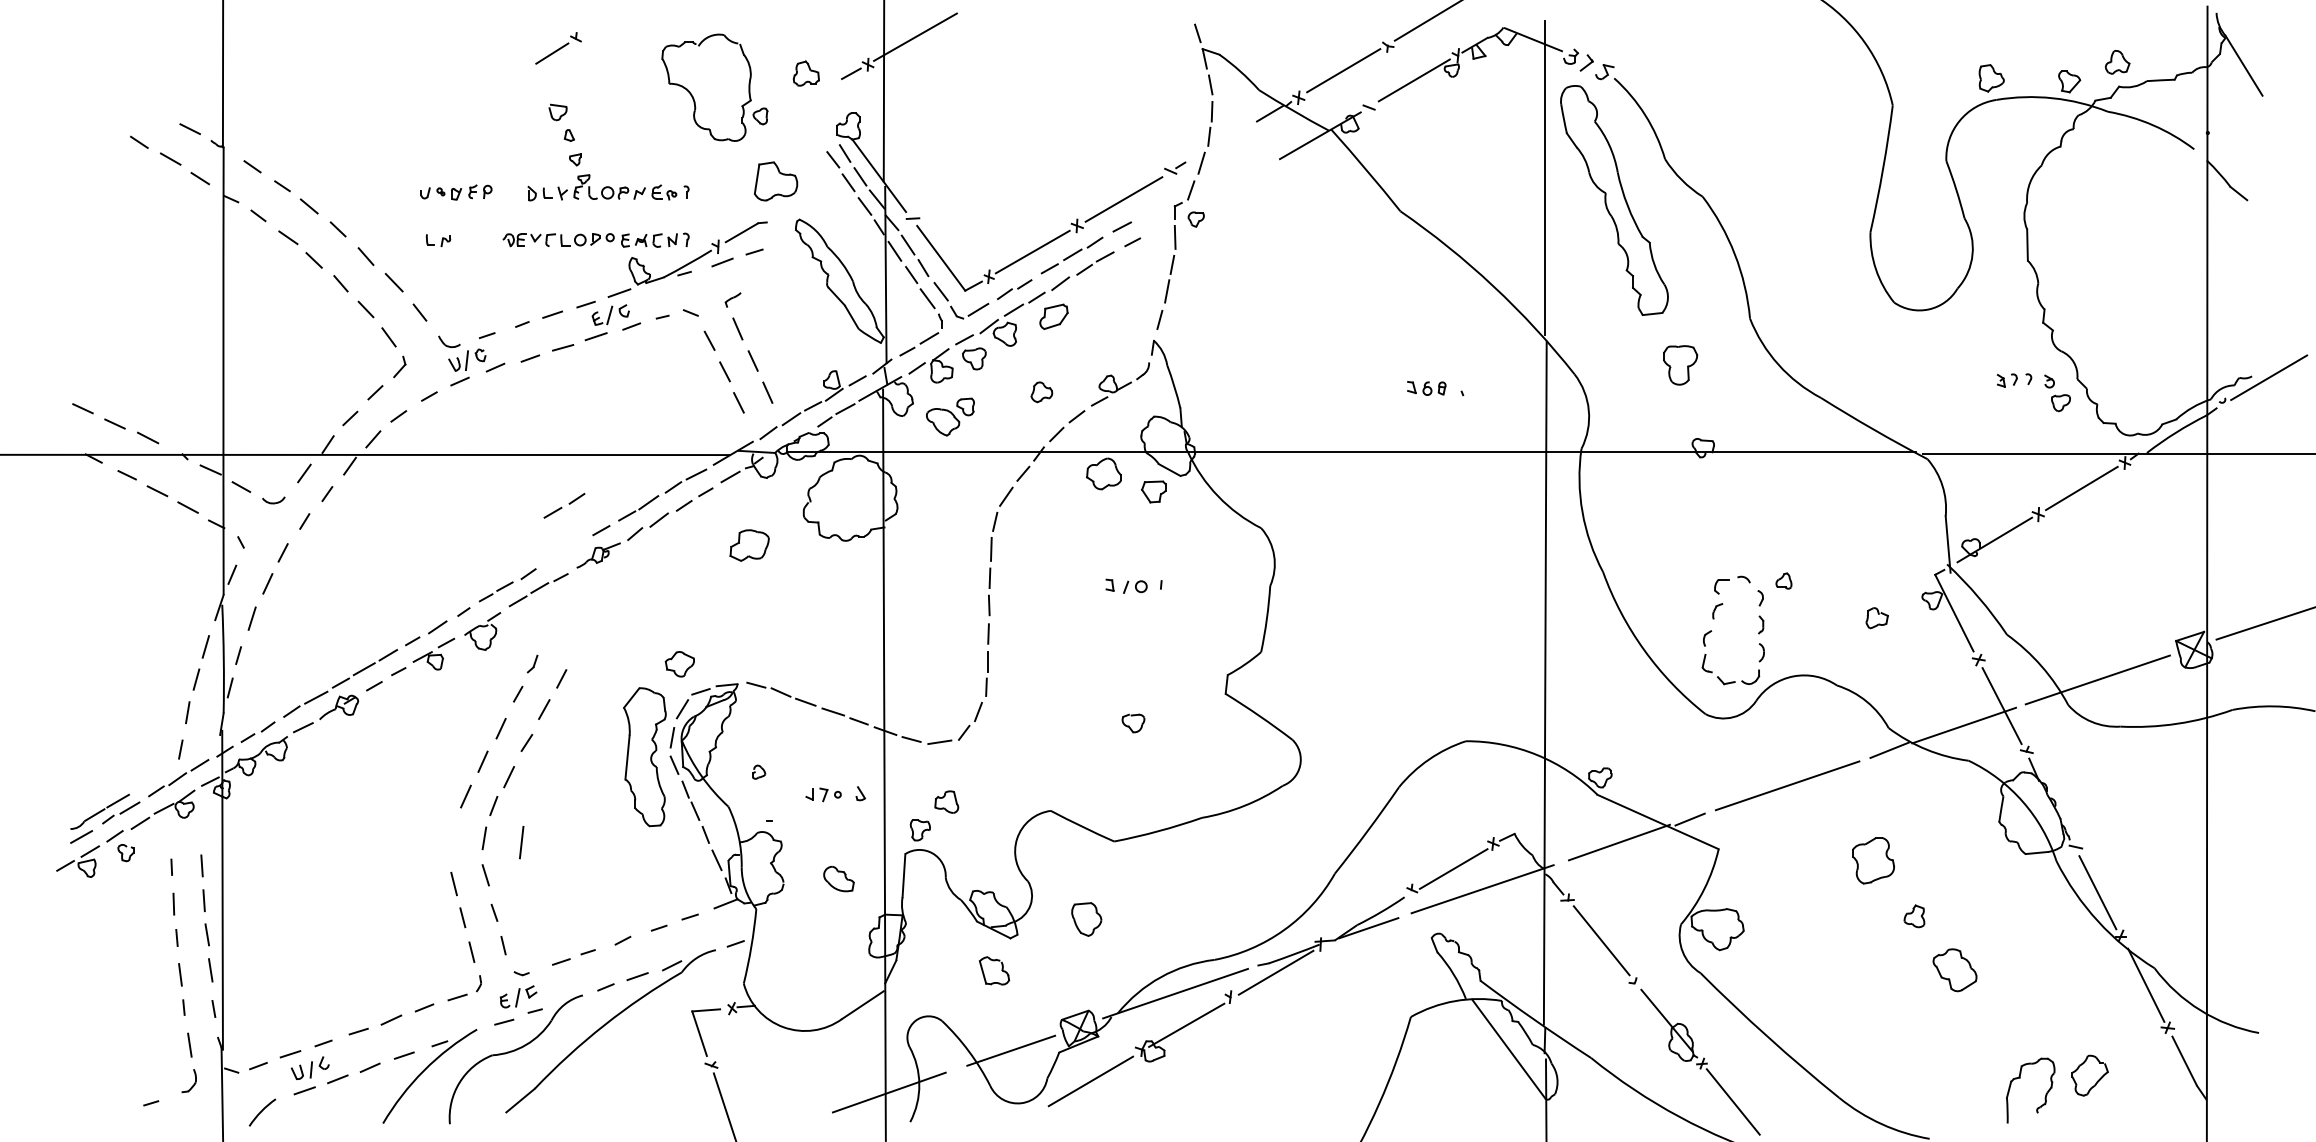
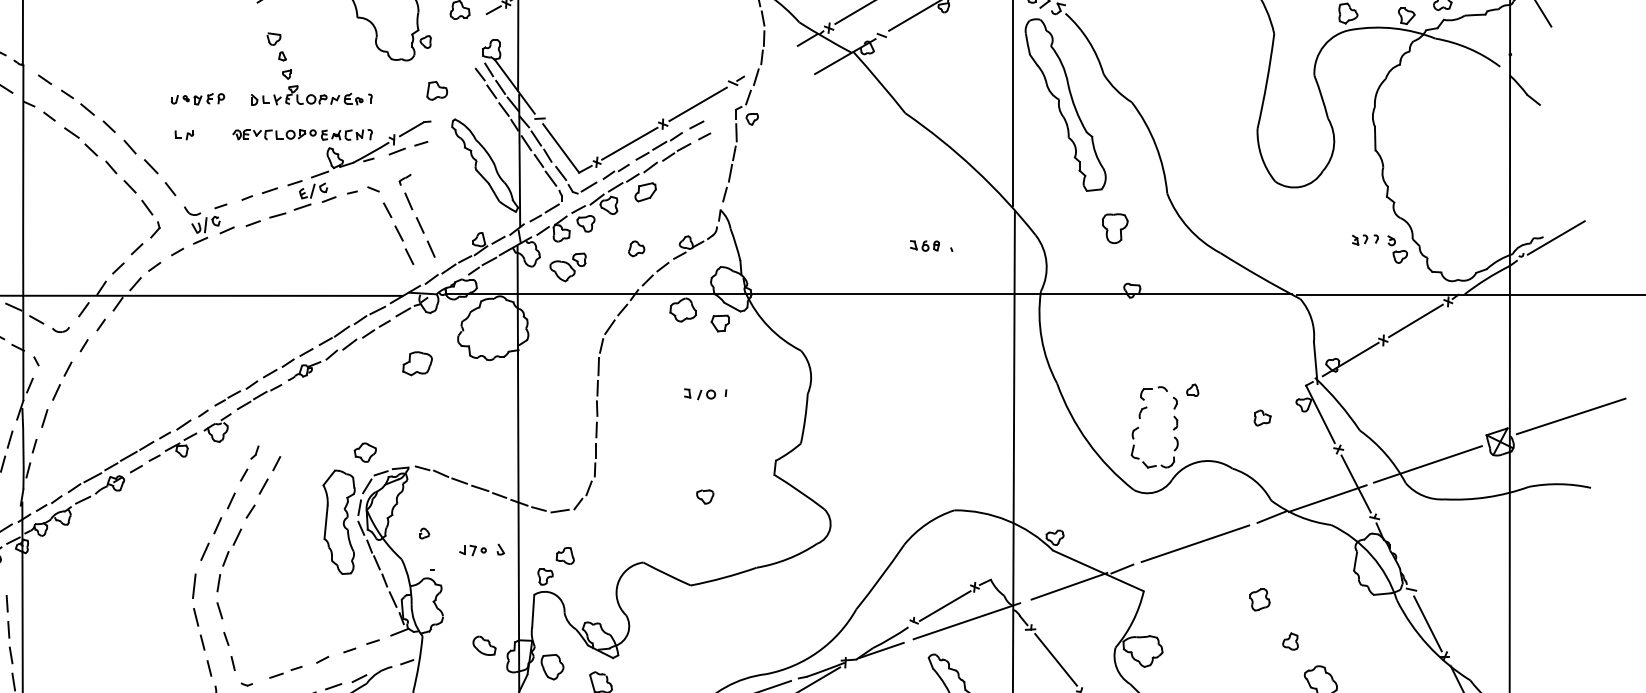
part: (775, 181) -> (436, 90), size x0.62
part: (564, 505) -> (278, 368), moved
line: (521, 842) -> (194, 586), moved
part: (1873, 860) -> (1259, 599), size x0.62
part: (838, 878) -> (484, 645), moved
part: (1086, 919) -> (552, 667), moved

